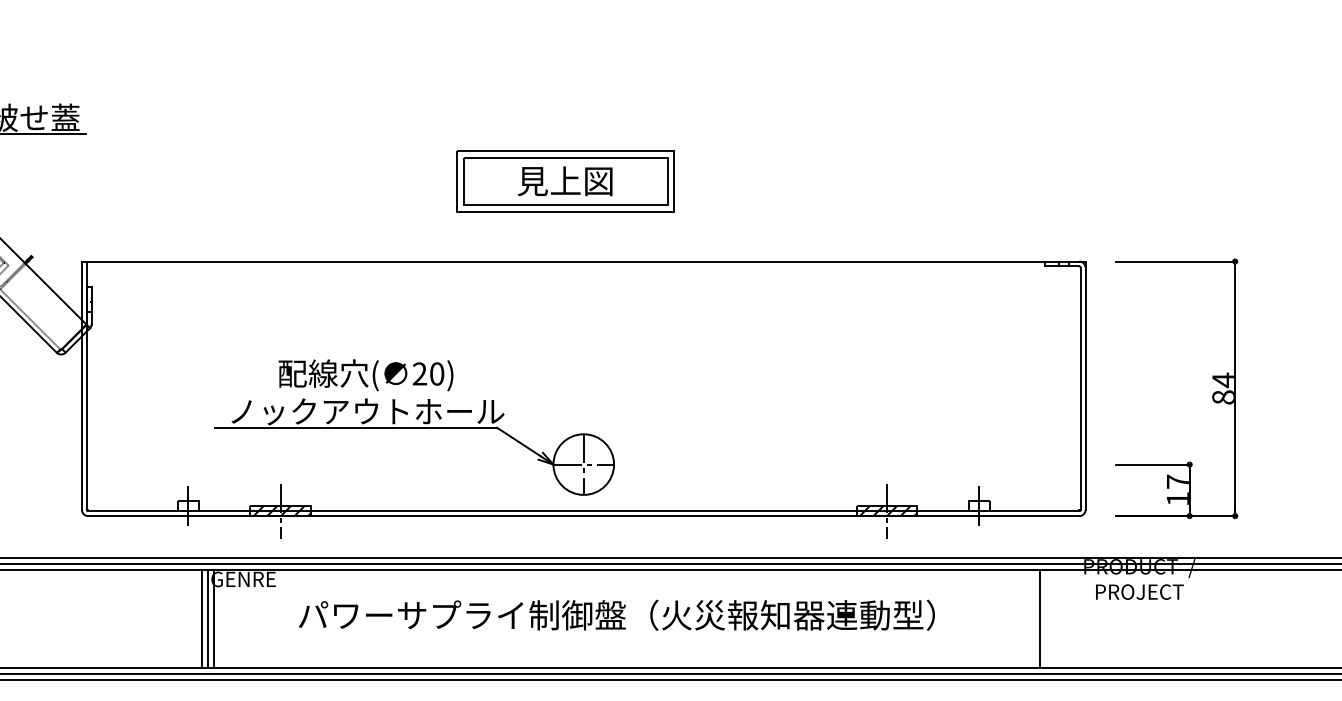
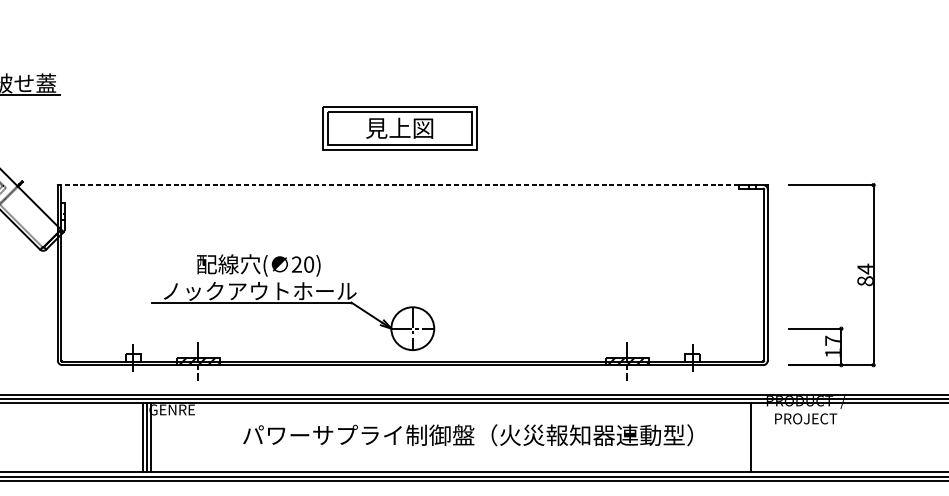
line: (565, 261) -> (399, 185), solid -> dashed
text: (616, 614) -> (467, 434), moved
line: (1040, 618) -> (751, 437), moved

